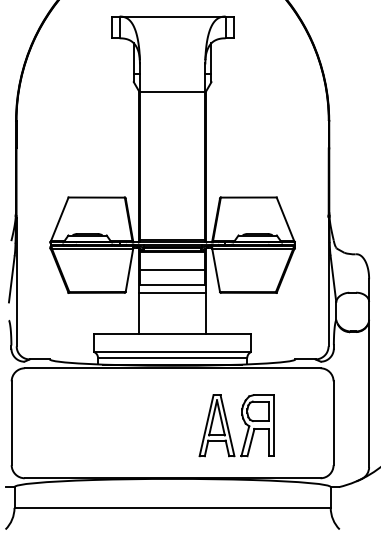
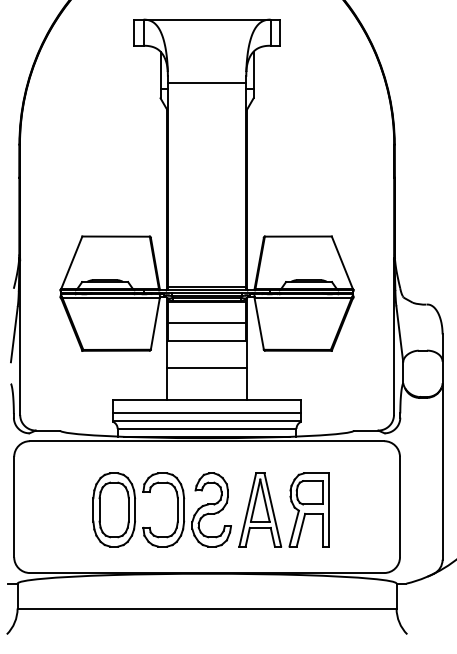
line: (172, 92) -> (206, 82), moved
line: (172, 292) -> (207, 368), moved
line: (172, 345) -> (207, 413), added
part: (147, 425) -> (177, 509), added

